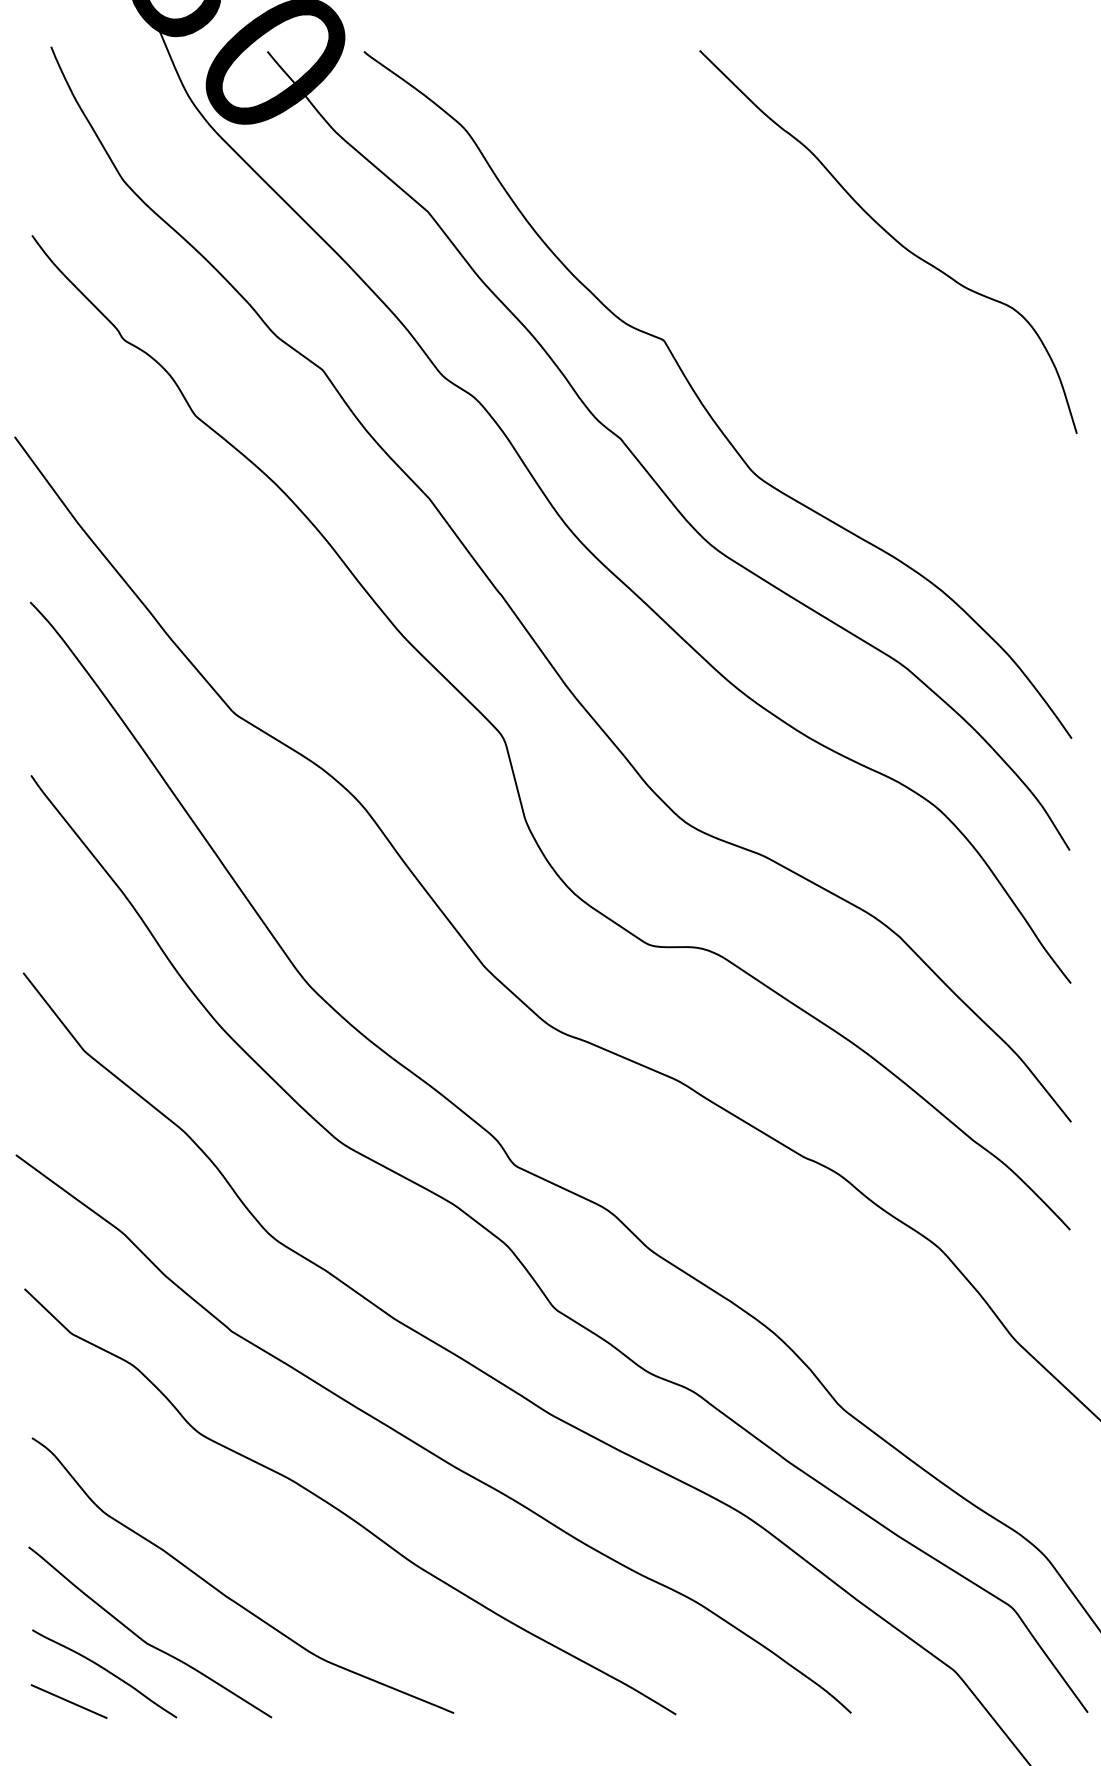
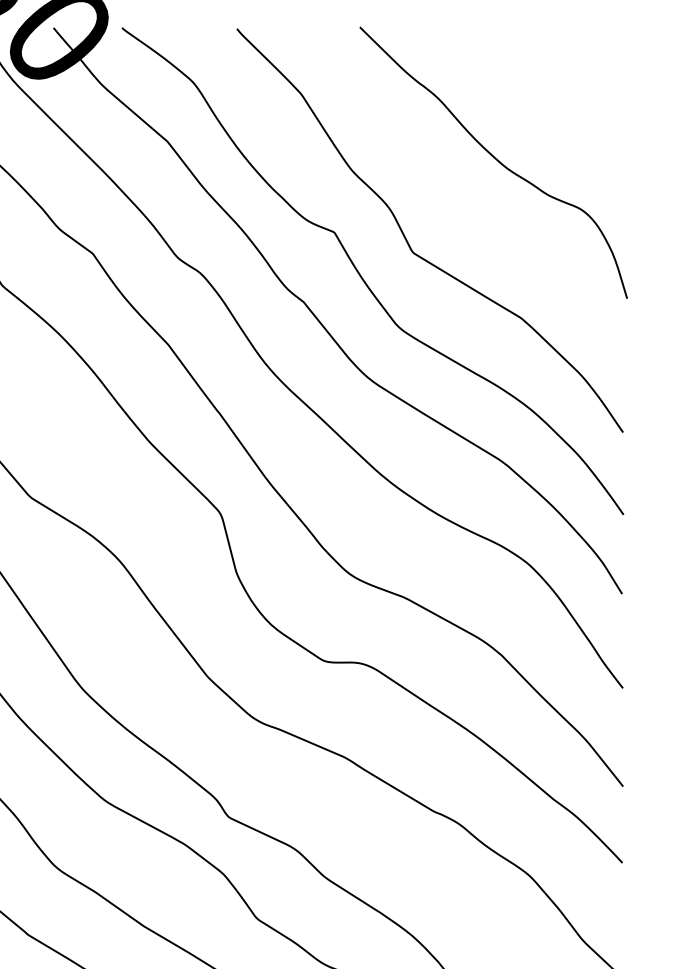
curve: (767, 353) -> (407, 241), added

